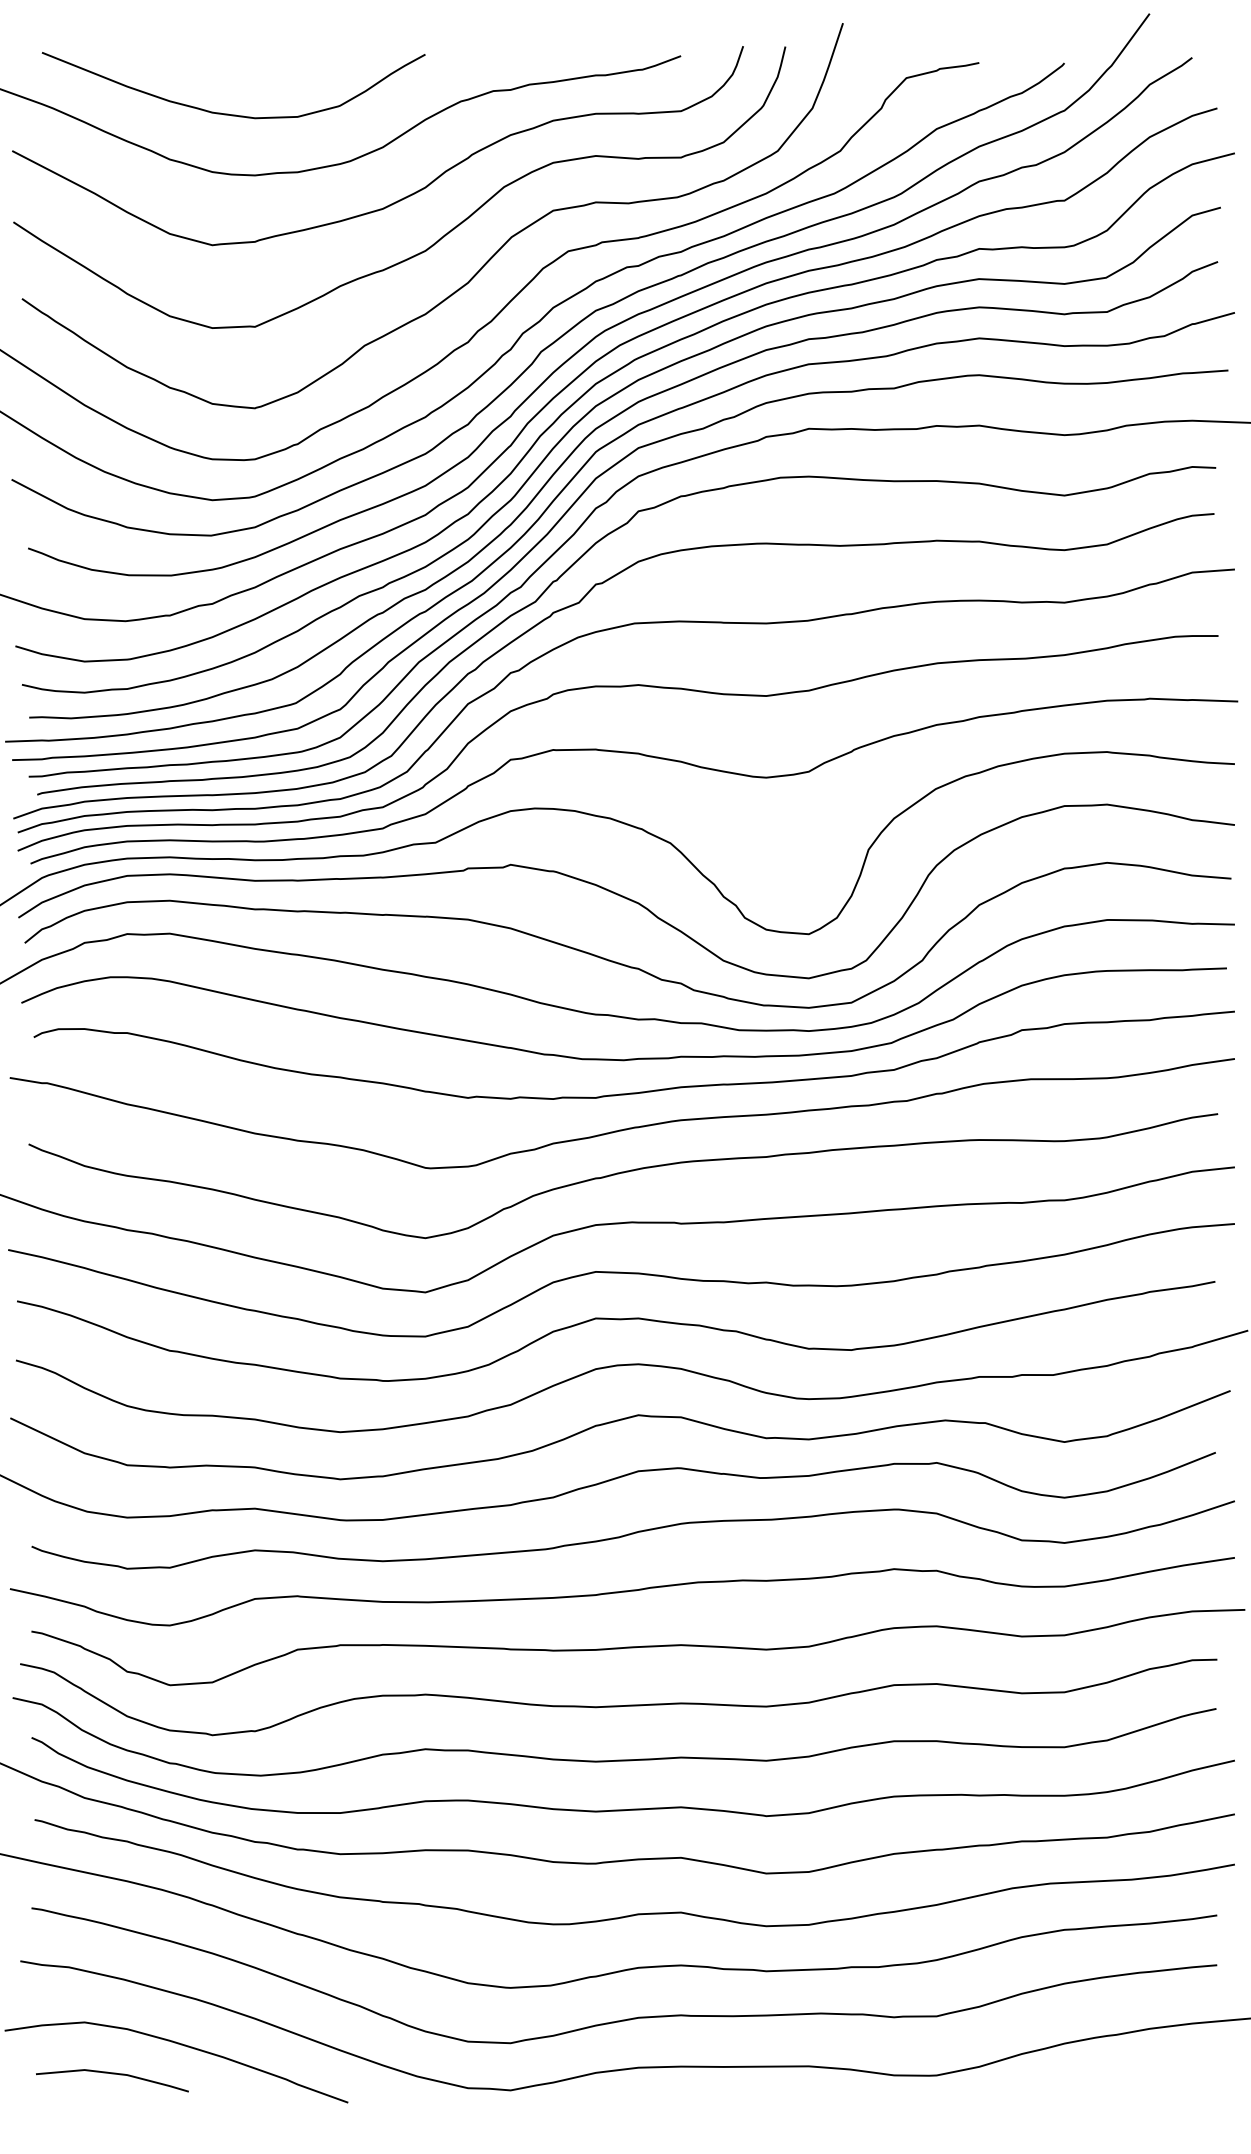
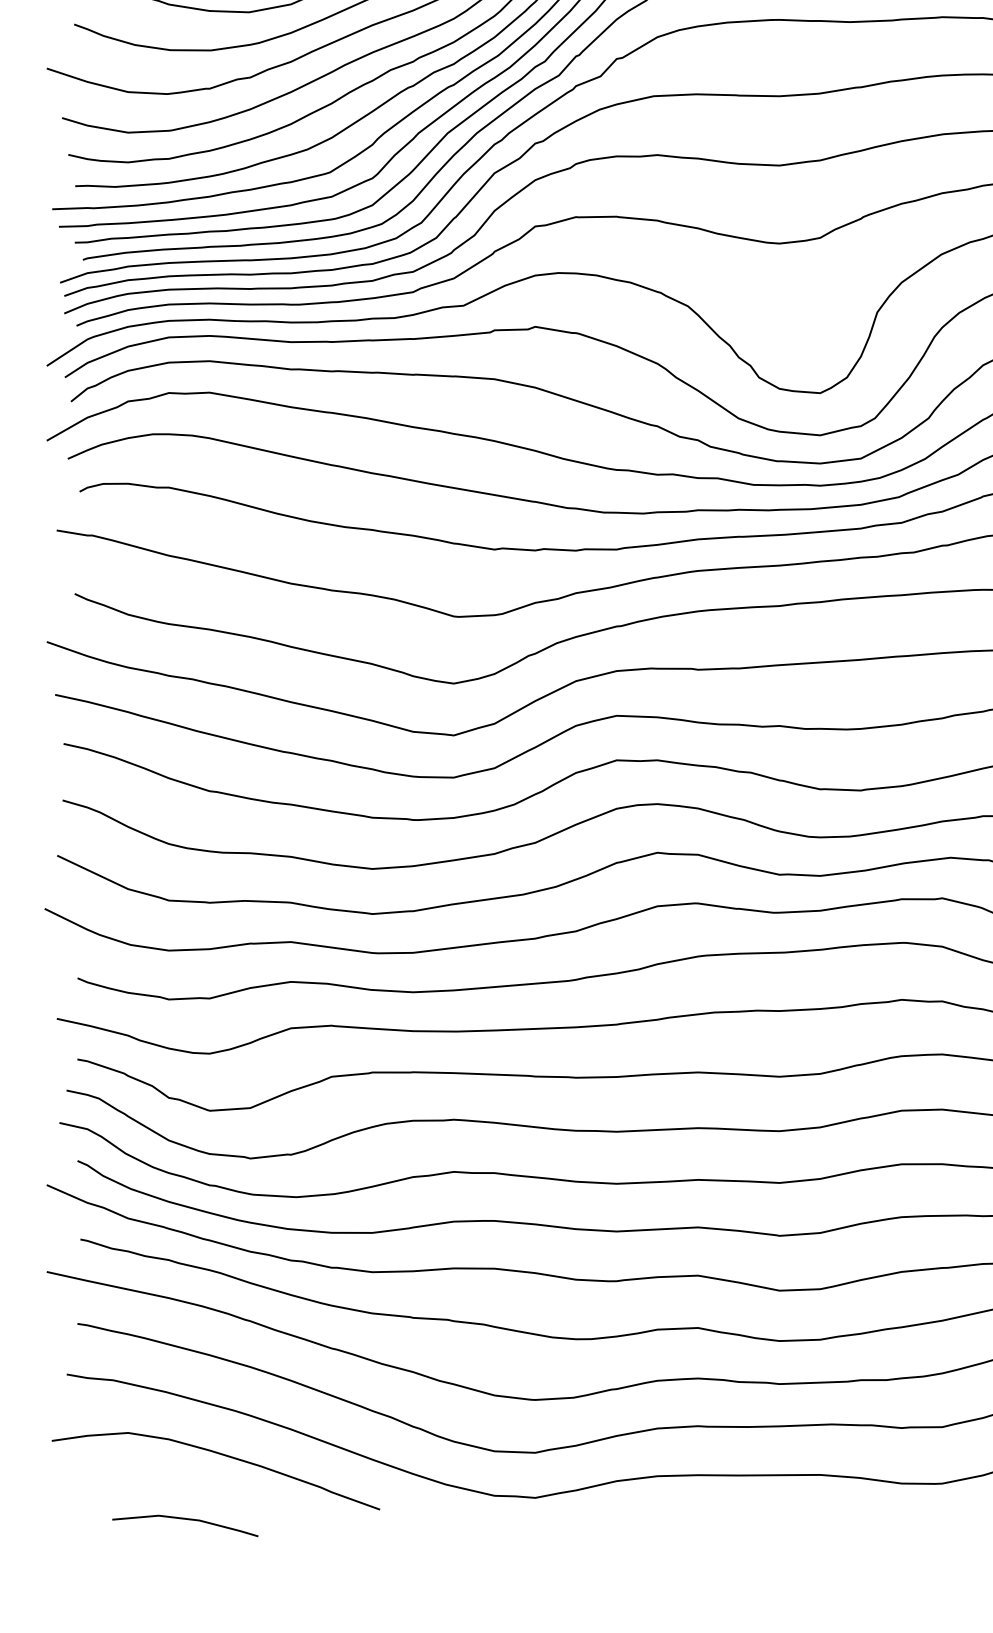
line: (112, 2074) -> (185, 1519), moved

